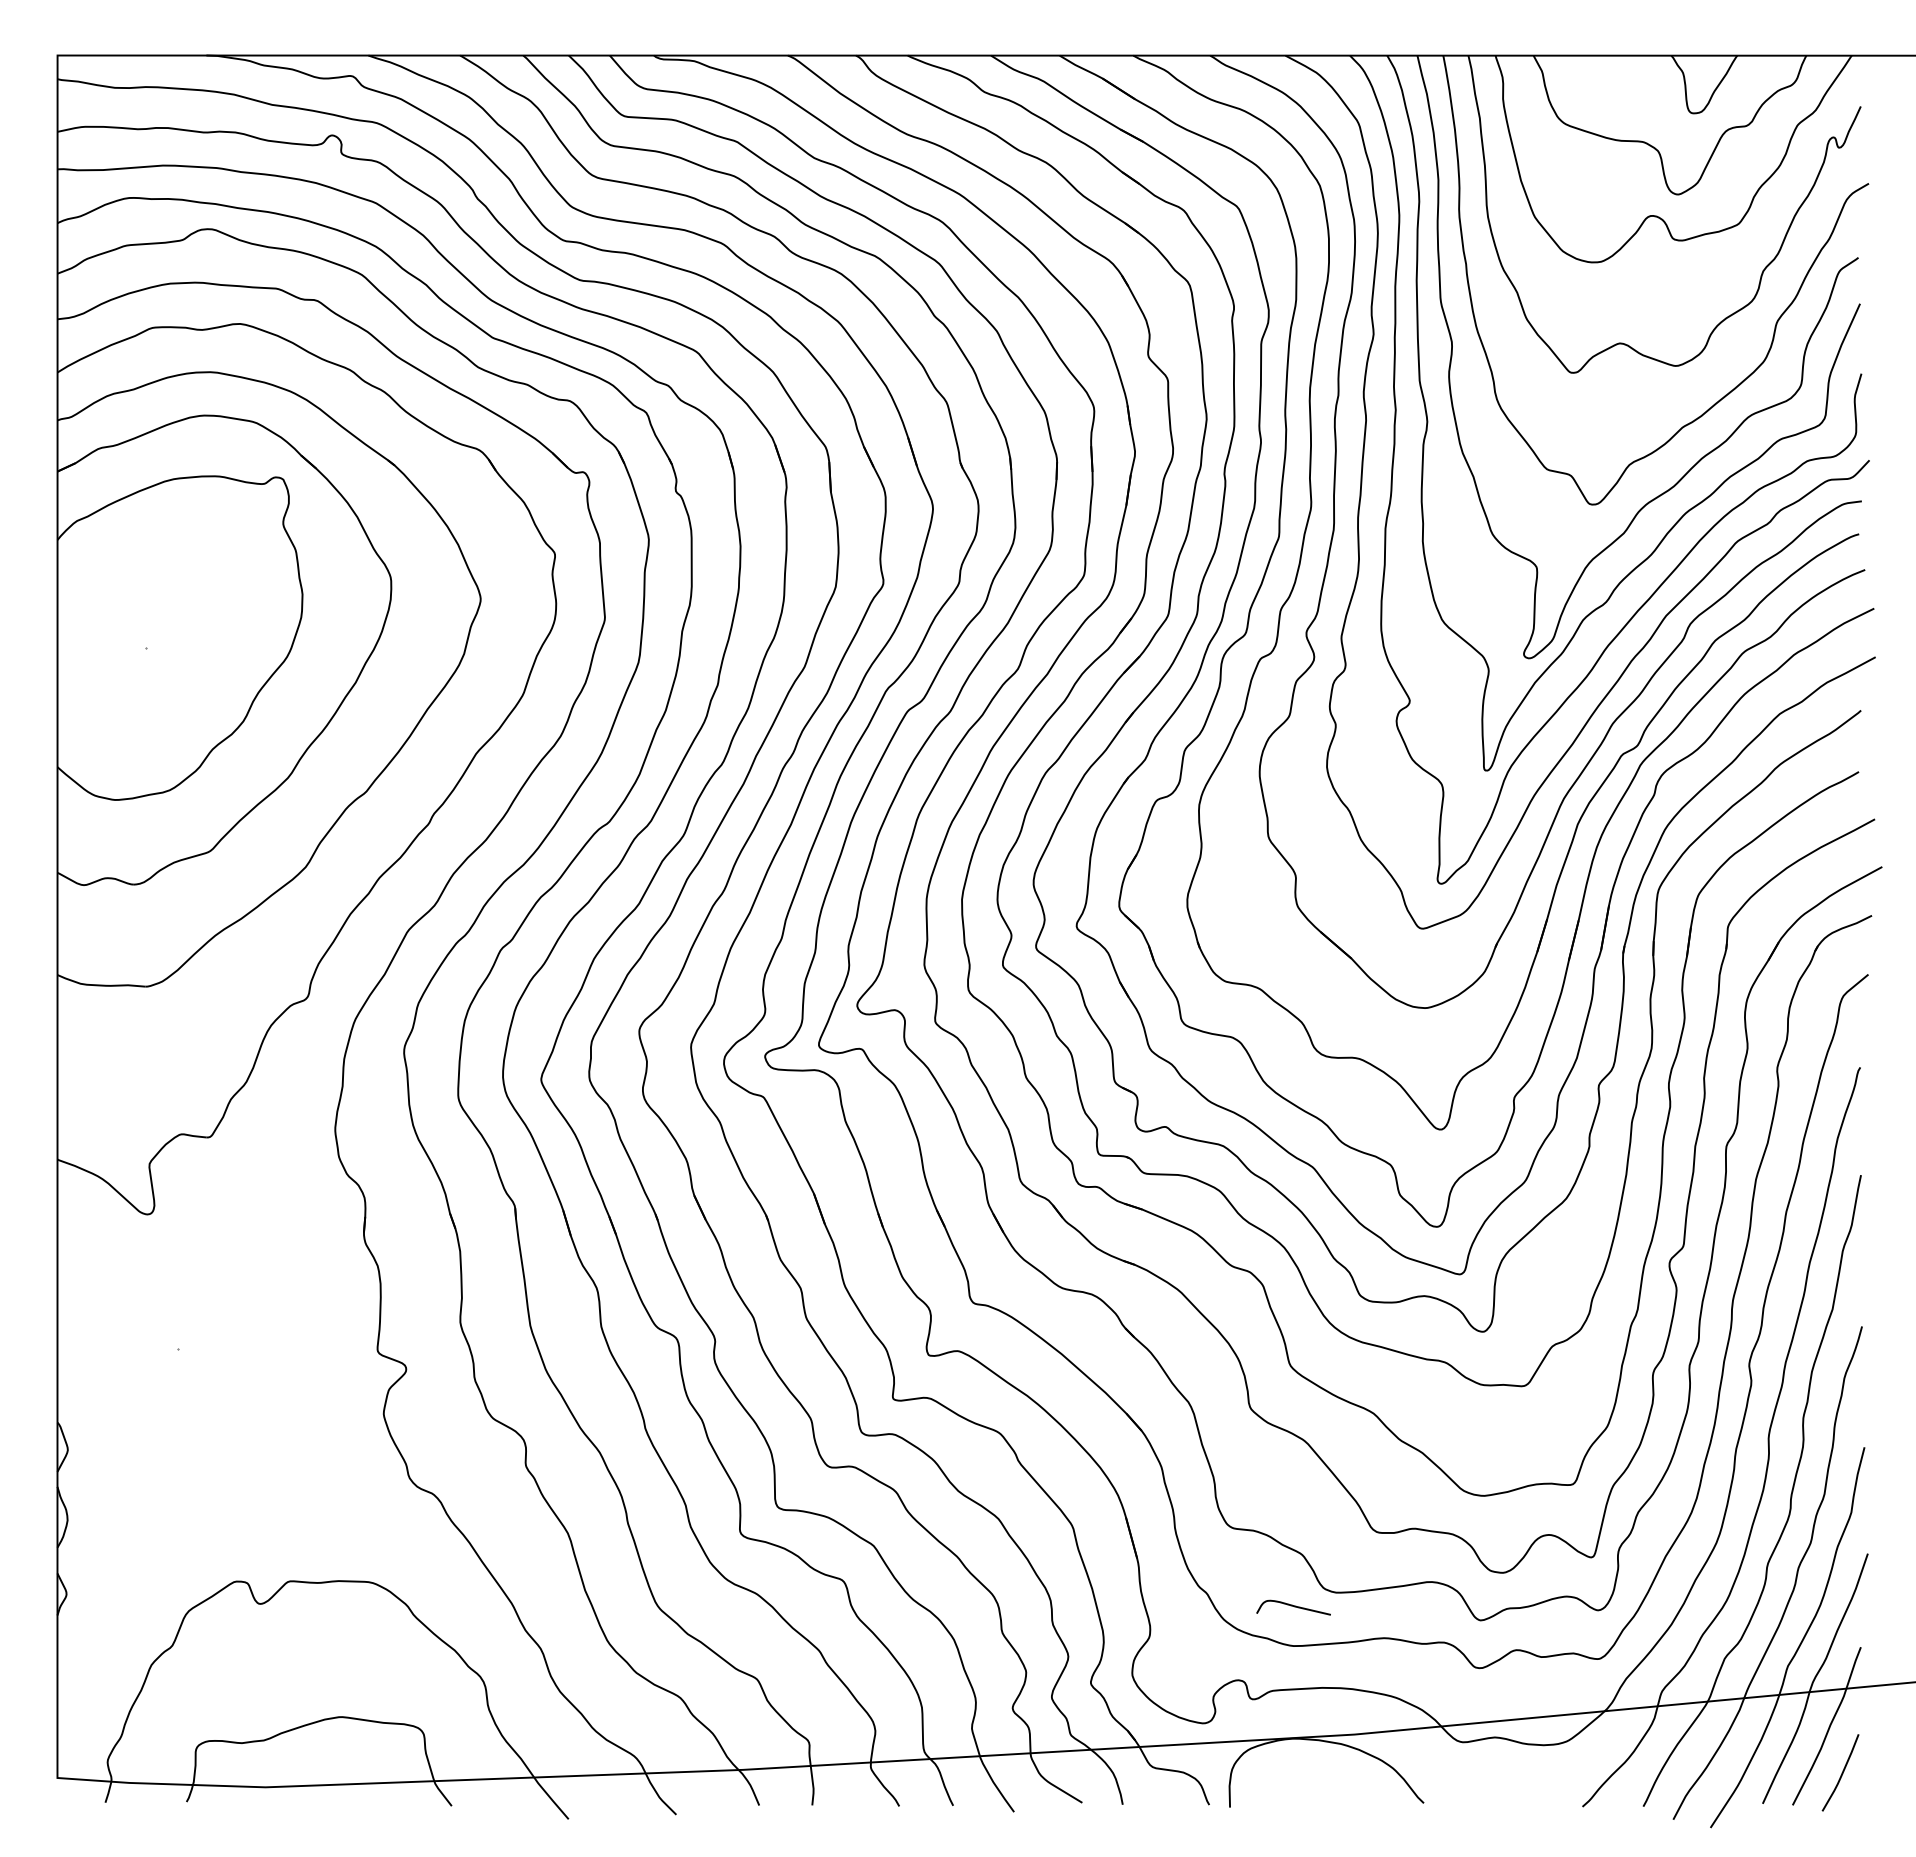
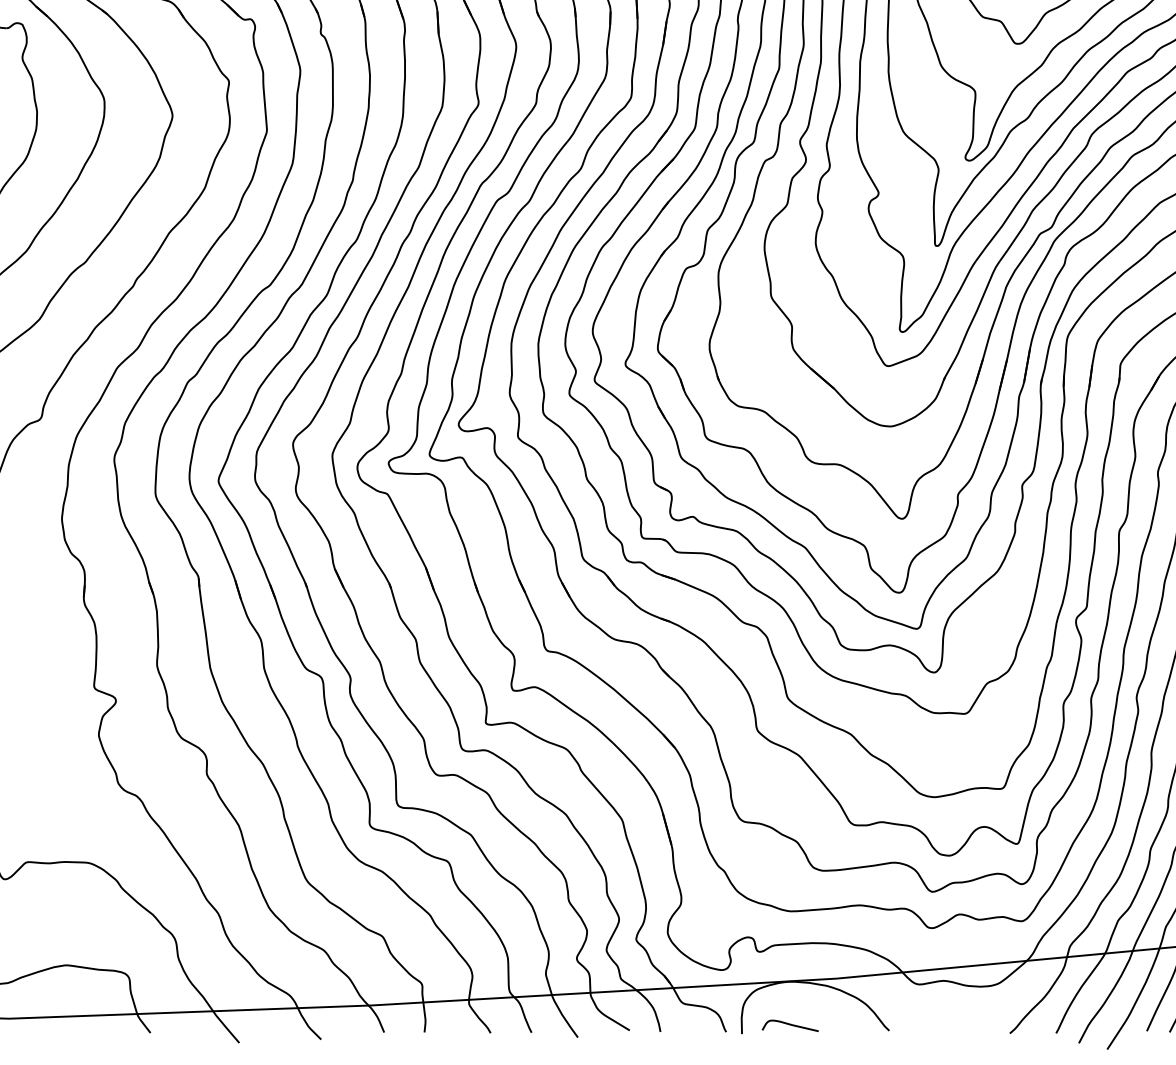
curve: (1293, 1606) -> (790, 1024), moved

